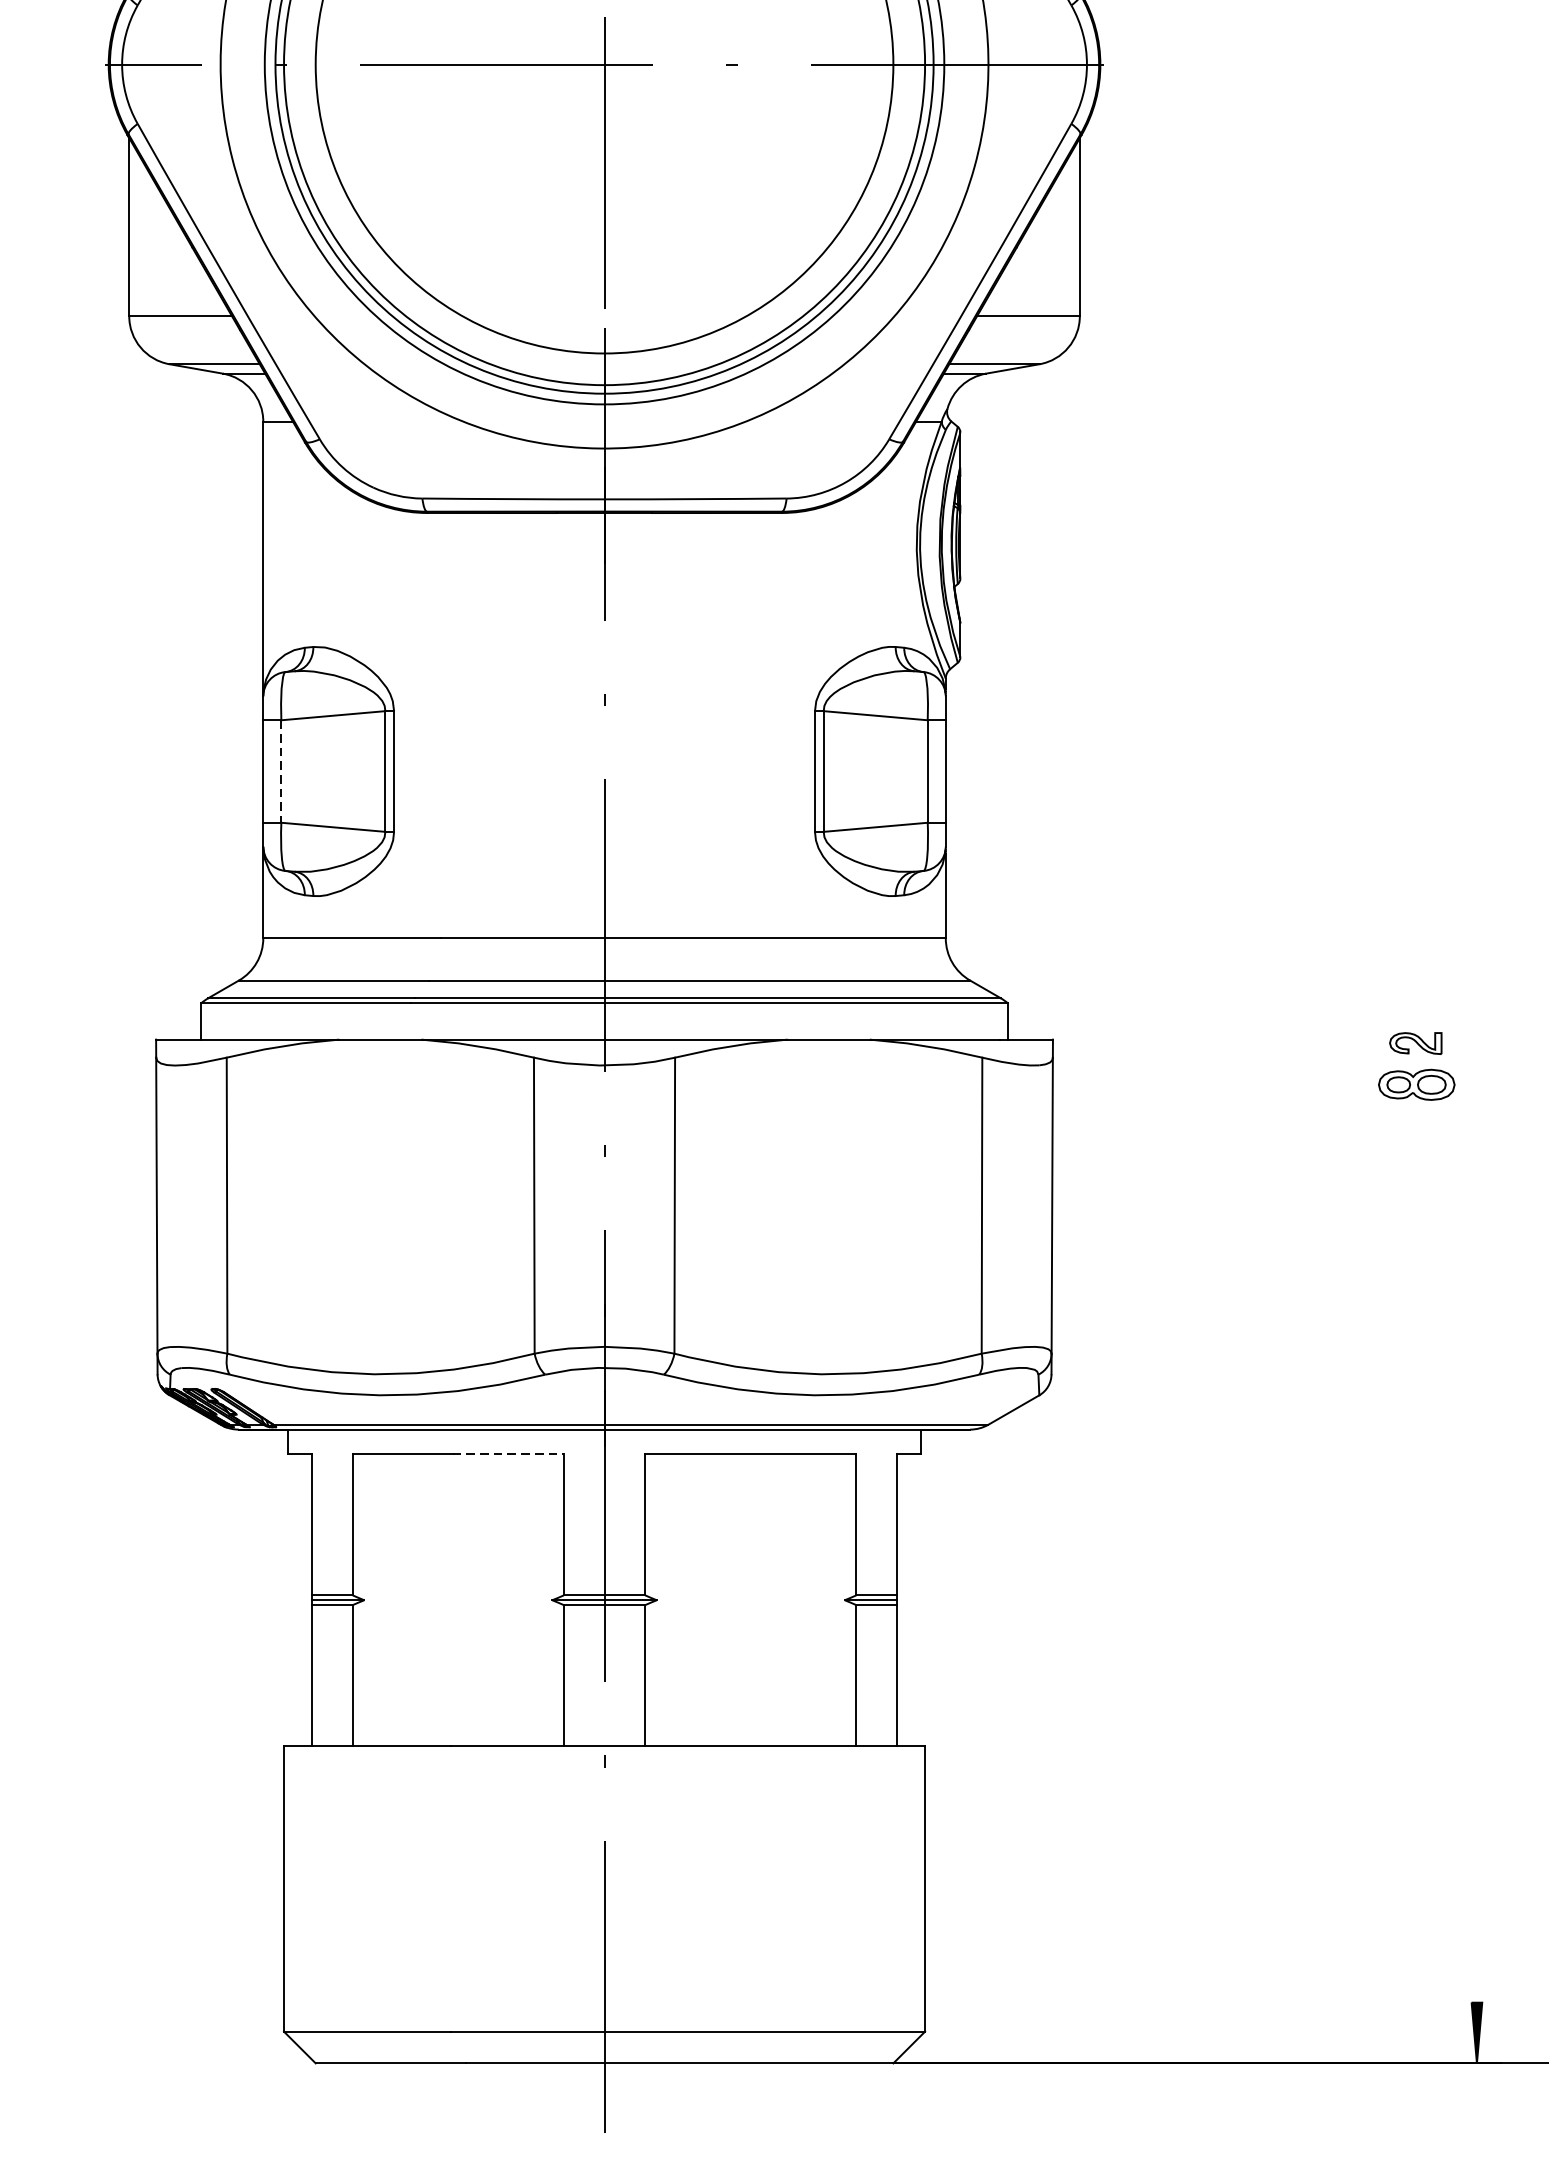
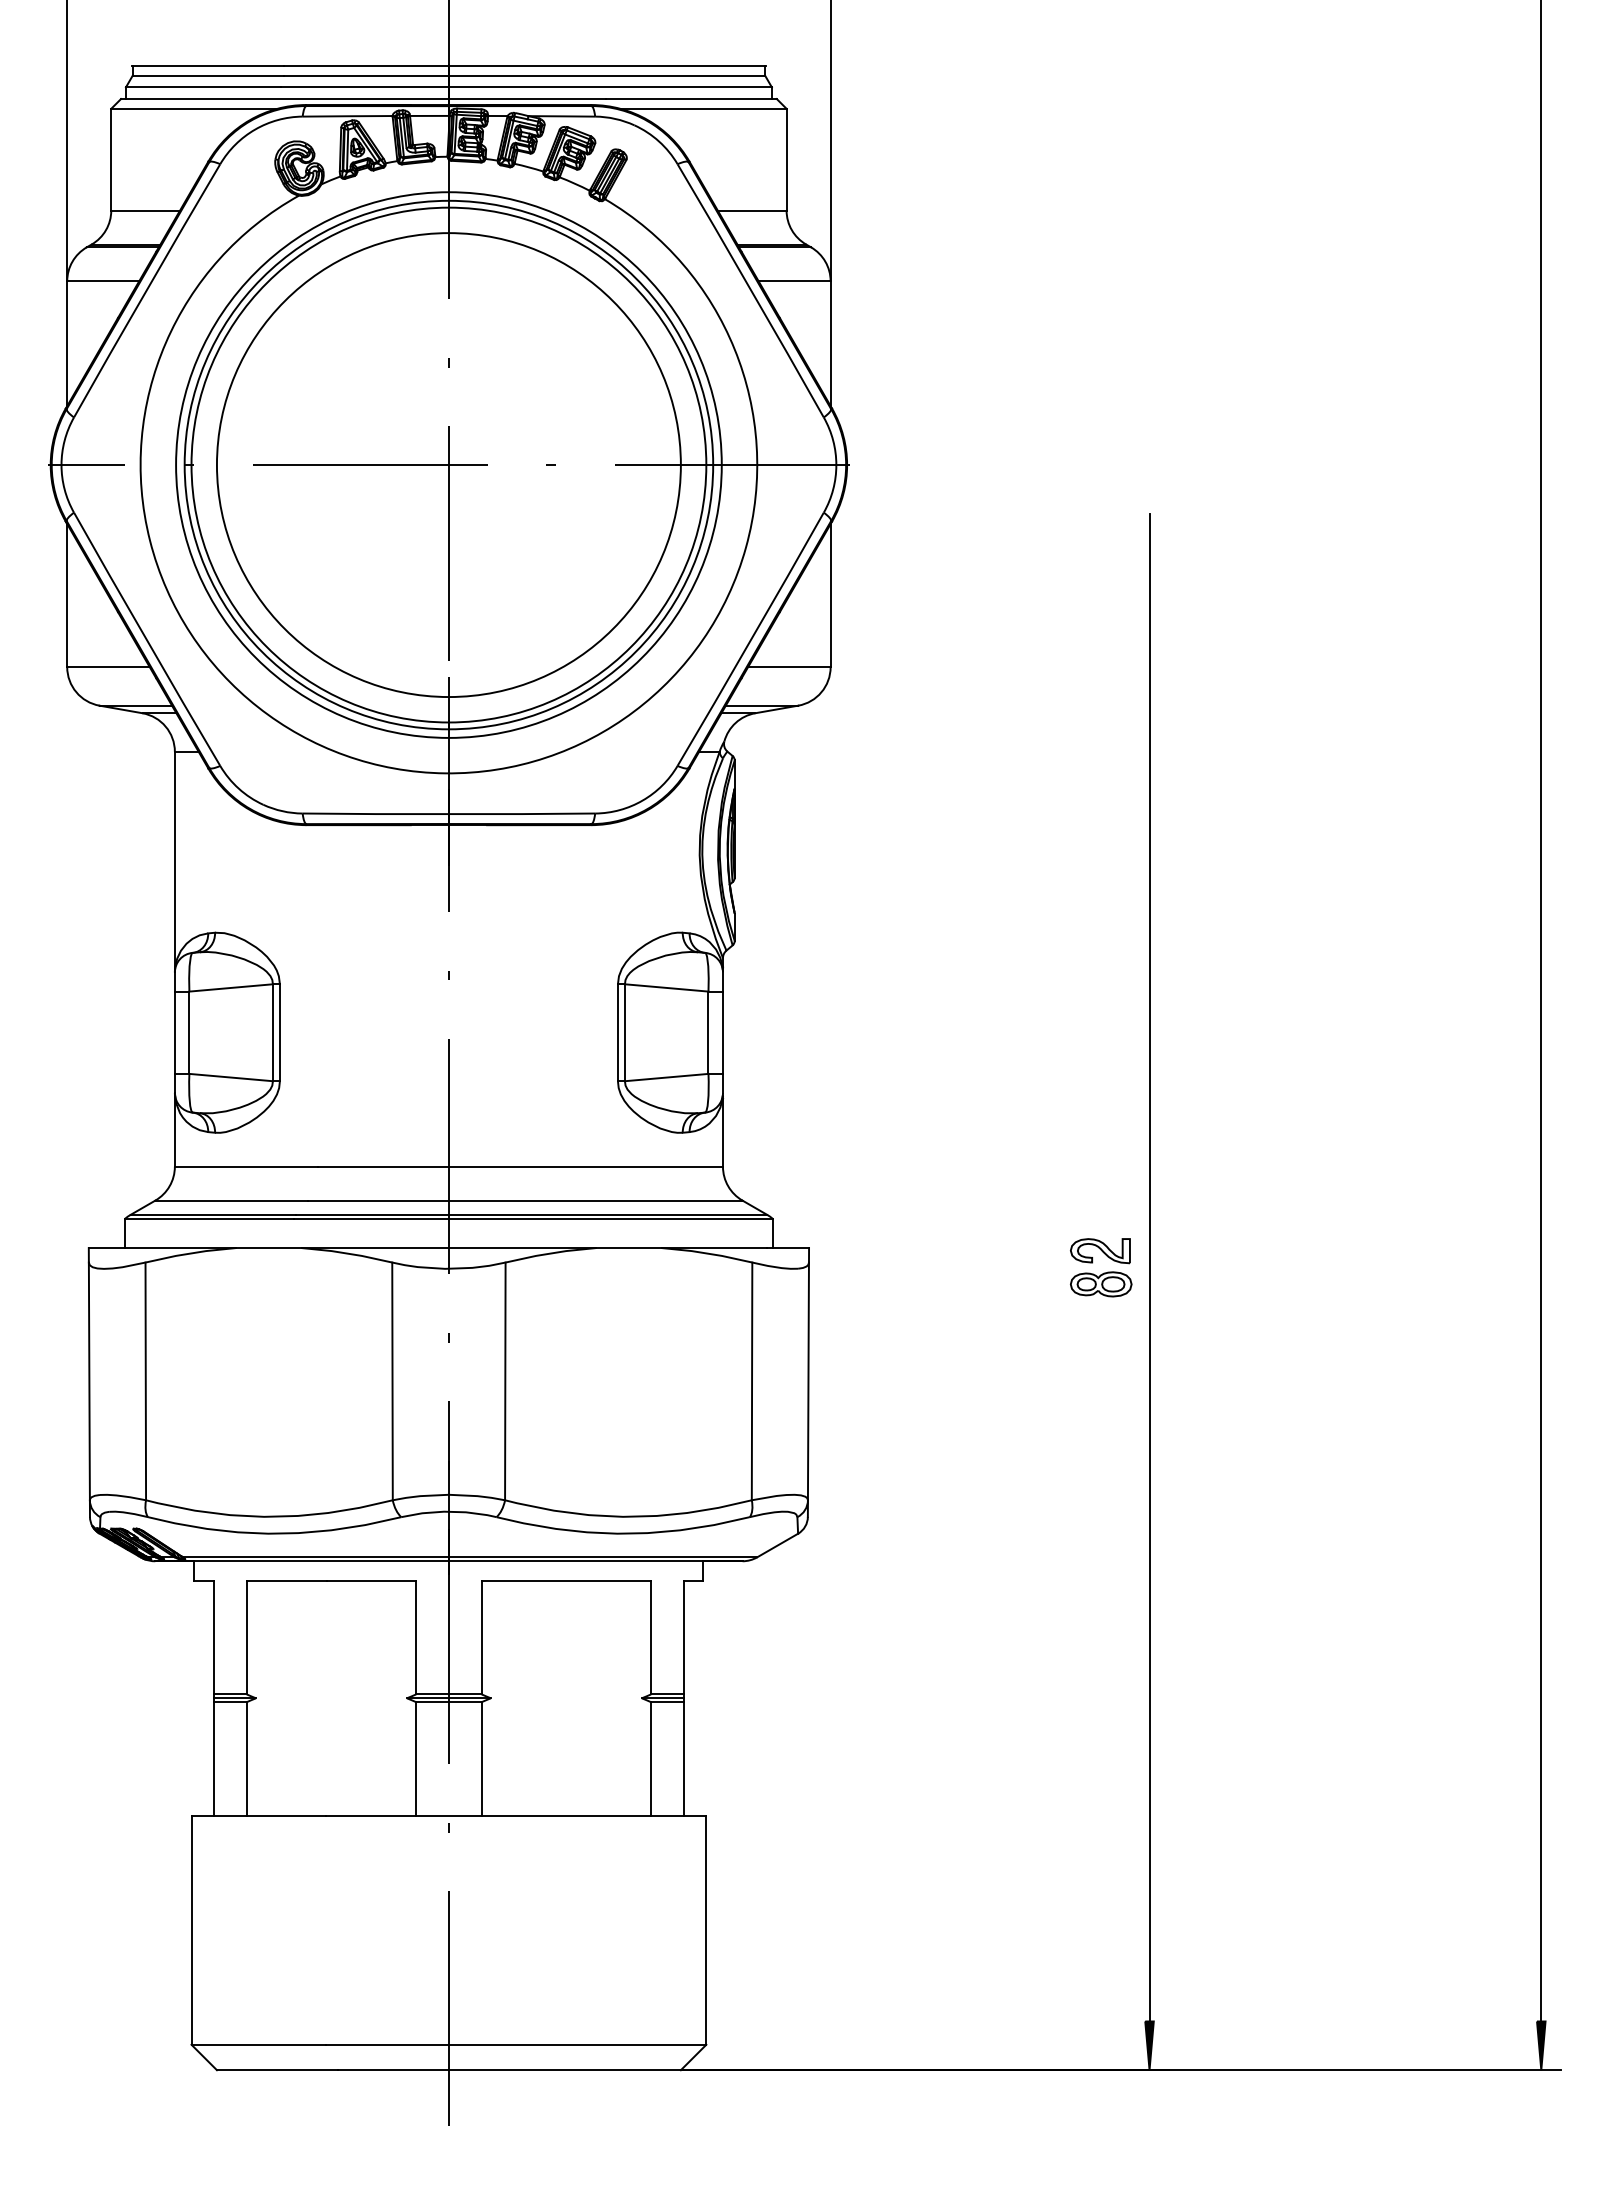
line: (281, 772) -> (189, 1033), dashed -> solid
part: (1415, 1043) -> (1100, 1251), size x1.43
line: (1476, 1063) -> (1149, 1267), added
line: (508, 1453) -> (371, 1580), dashed -> solid

